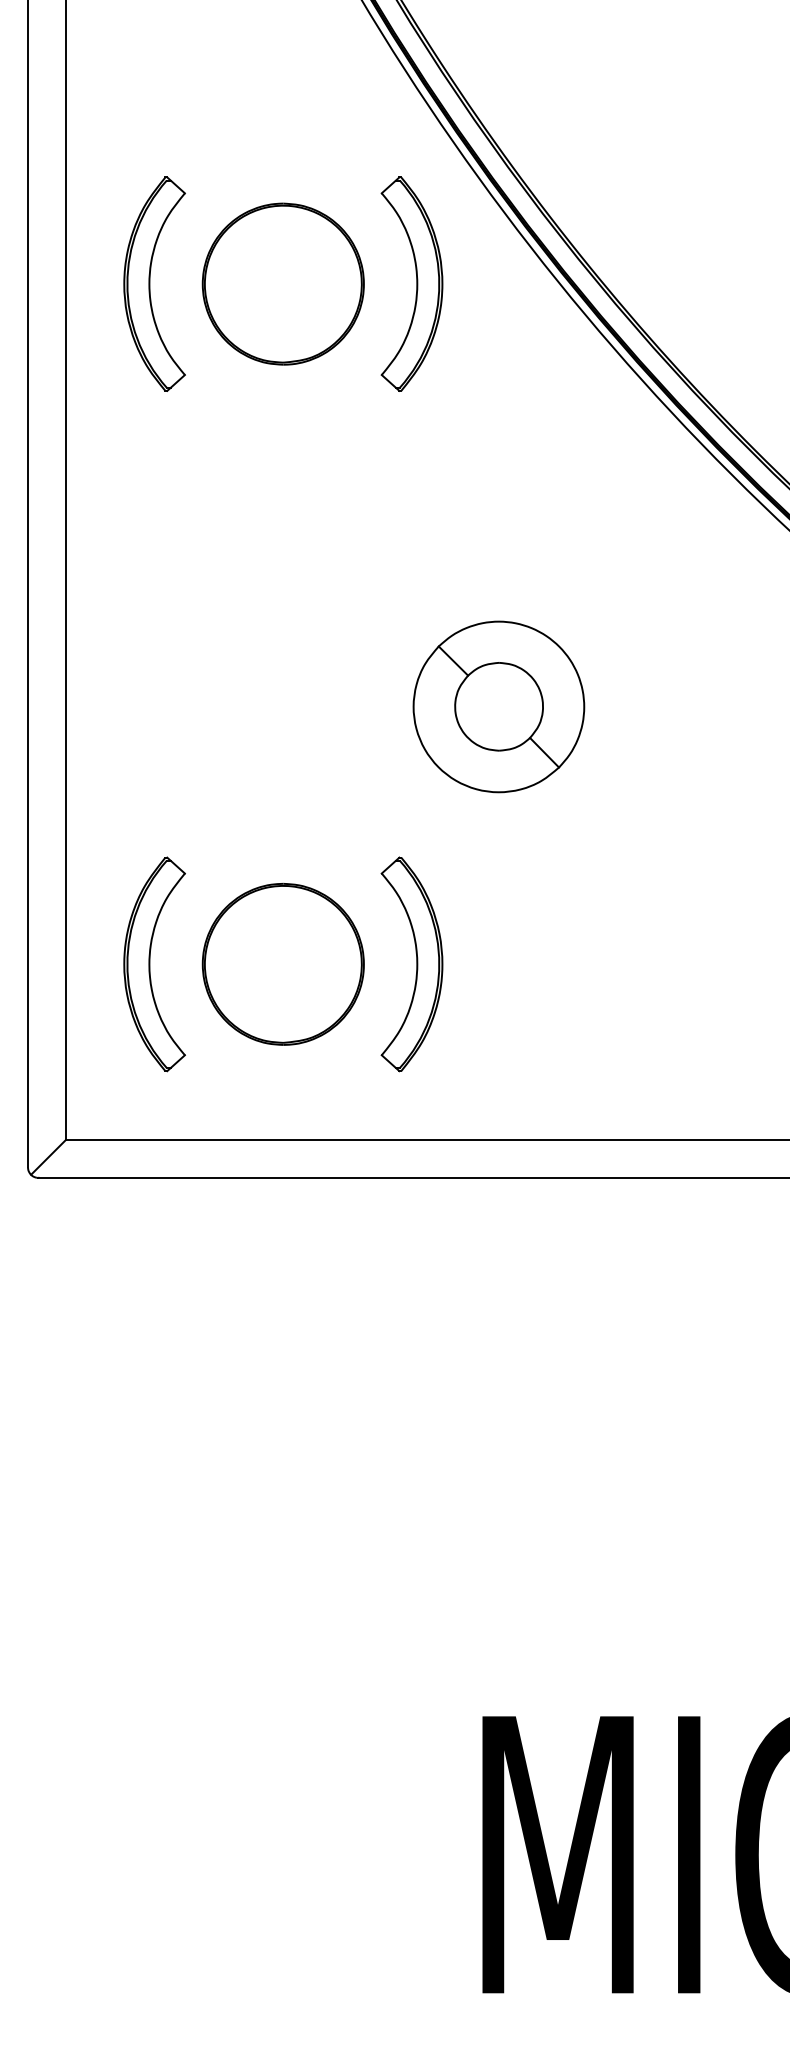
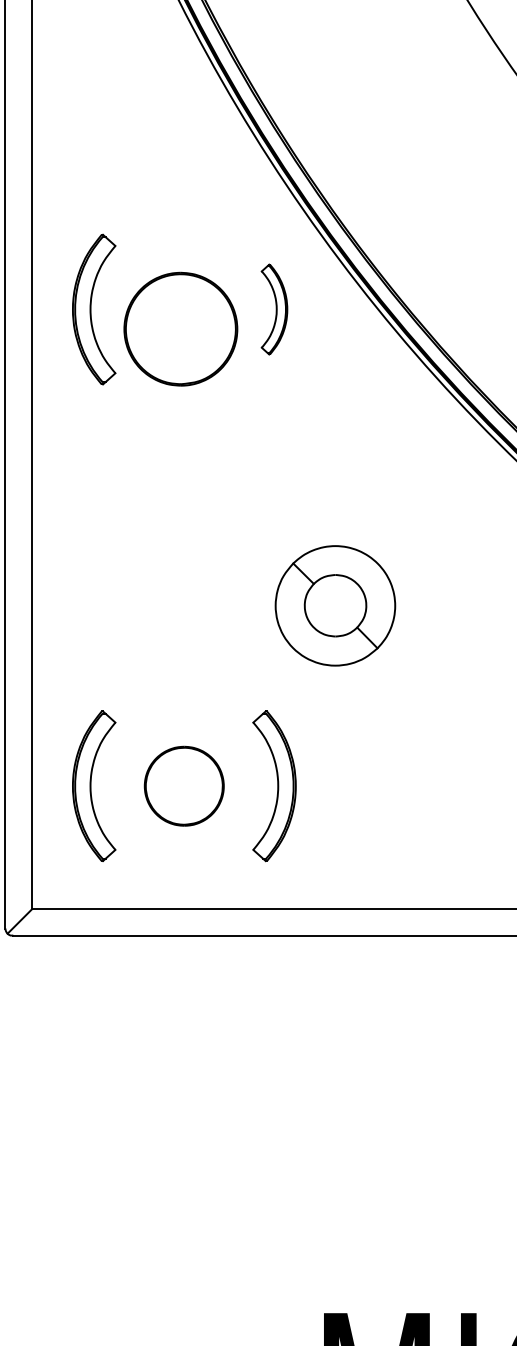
part: (282, 283) -> (180, 328), moved
part: (411, 283) -> (274, 309), size x0.6
part: (282, 964) -> (183, 786), size x0.7

